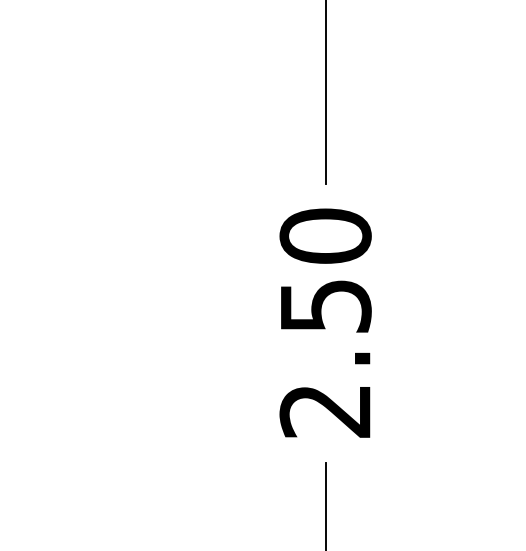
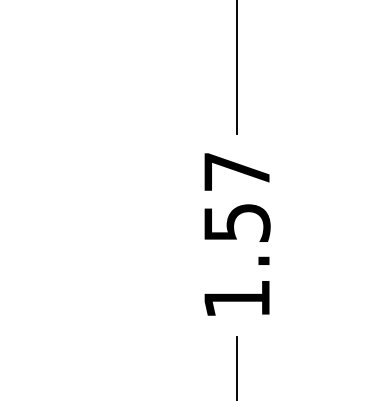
text: (324, 322) -> (236, 234), 2.50 -> 1.57

